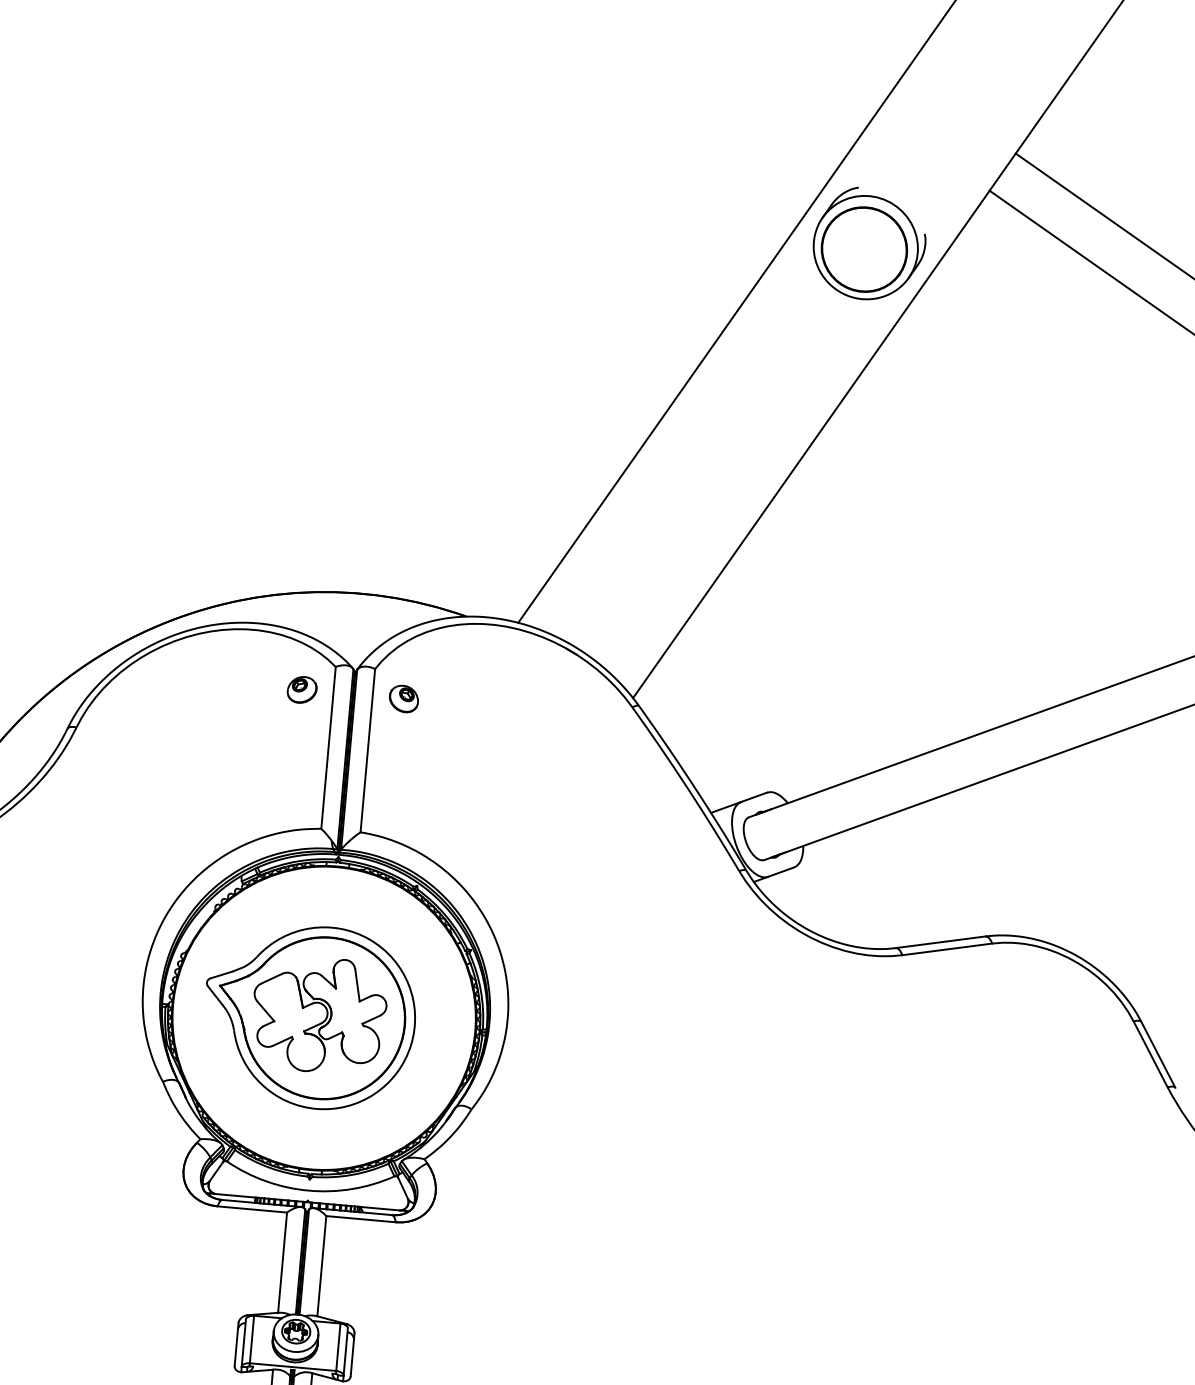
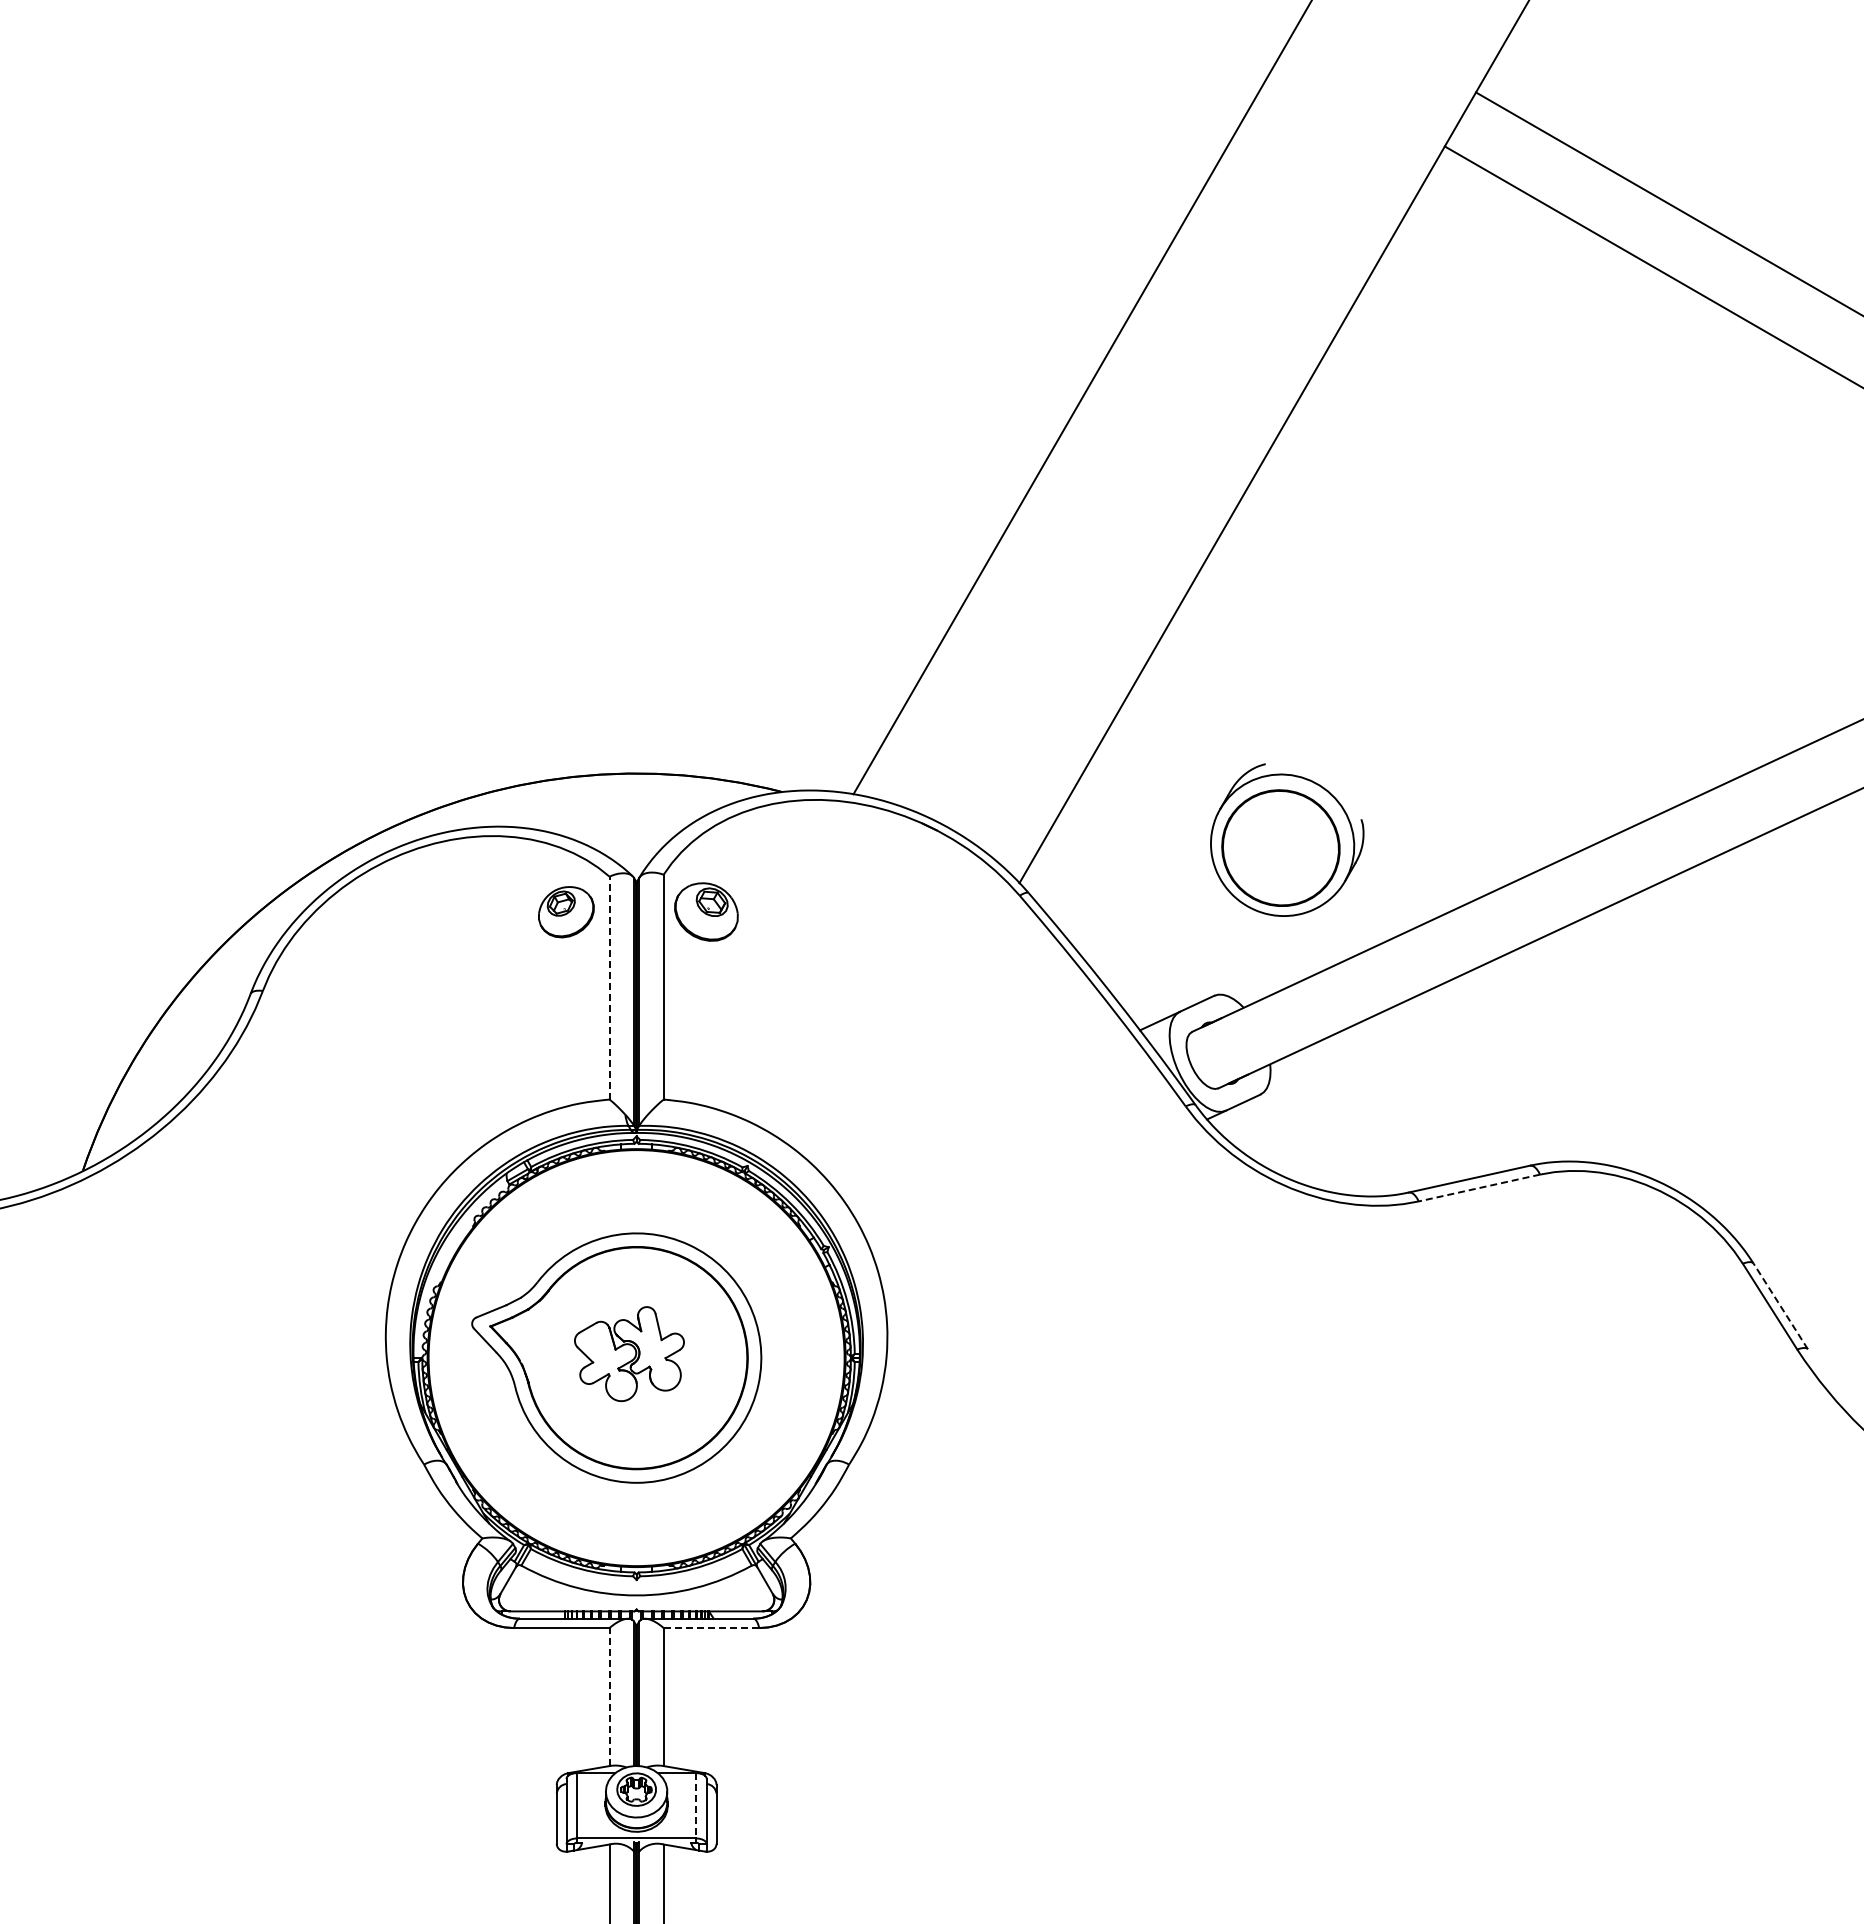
part: (869, 243) -> (1287, 839), moved
part: (302, 690) -> (566, 912), size x1.4
part: (403, 699) -> (706, 912), size x1.6
line: (328, 747) -> (609, 987), solid -> dashed
line: (946, 949) -> (1478, 1188), solid -> dashed
part: (319, 1014) -> (629, 1353), size x0.6
line: (1158, 1054) -> (1780, 1306), solid -> dashed
line: (361, 1219) -> (711, 1628), solid -> dashed
line: (282, 1262) -> (609, 1696), solid -> dashed
line: (338, 1347) -> (696, 1805), solid -> dashed

